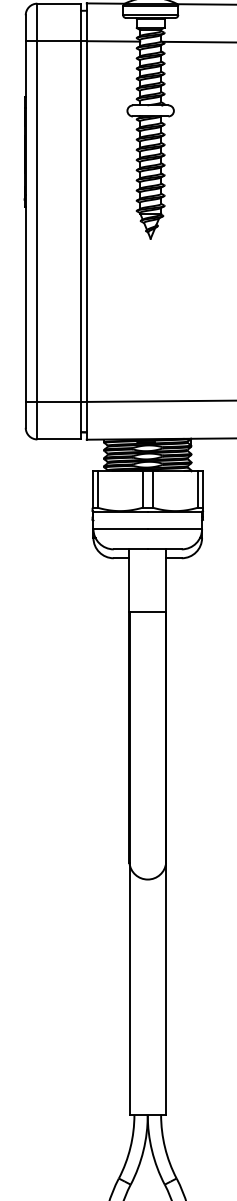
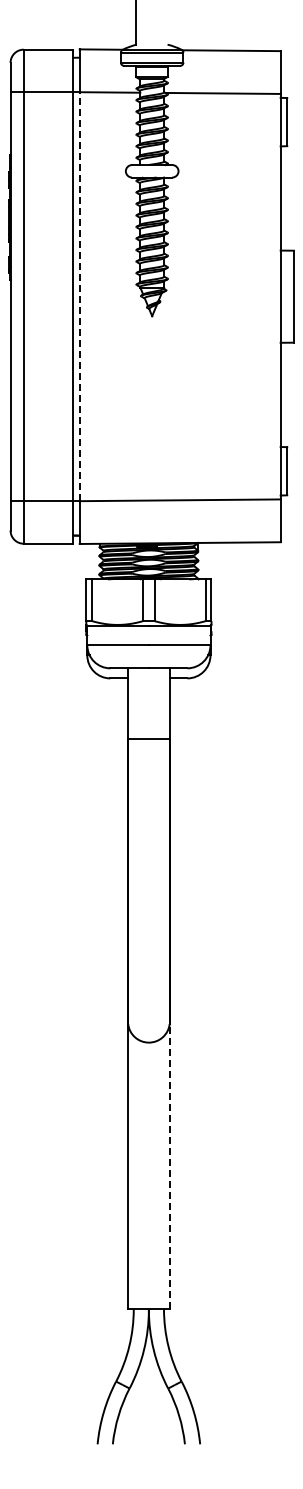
line: (86, 221) -> (79, 296), solid -> dashed
line: (165, 988) -> (169, 1166), solid -> dashed

